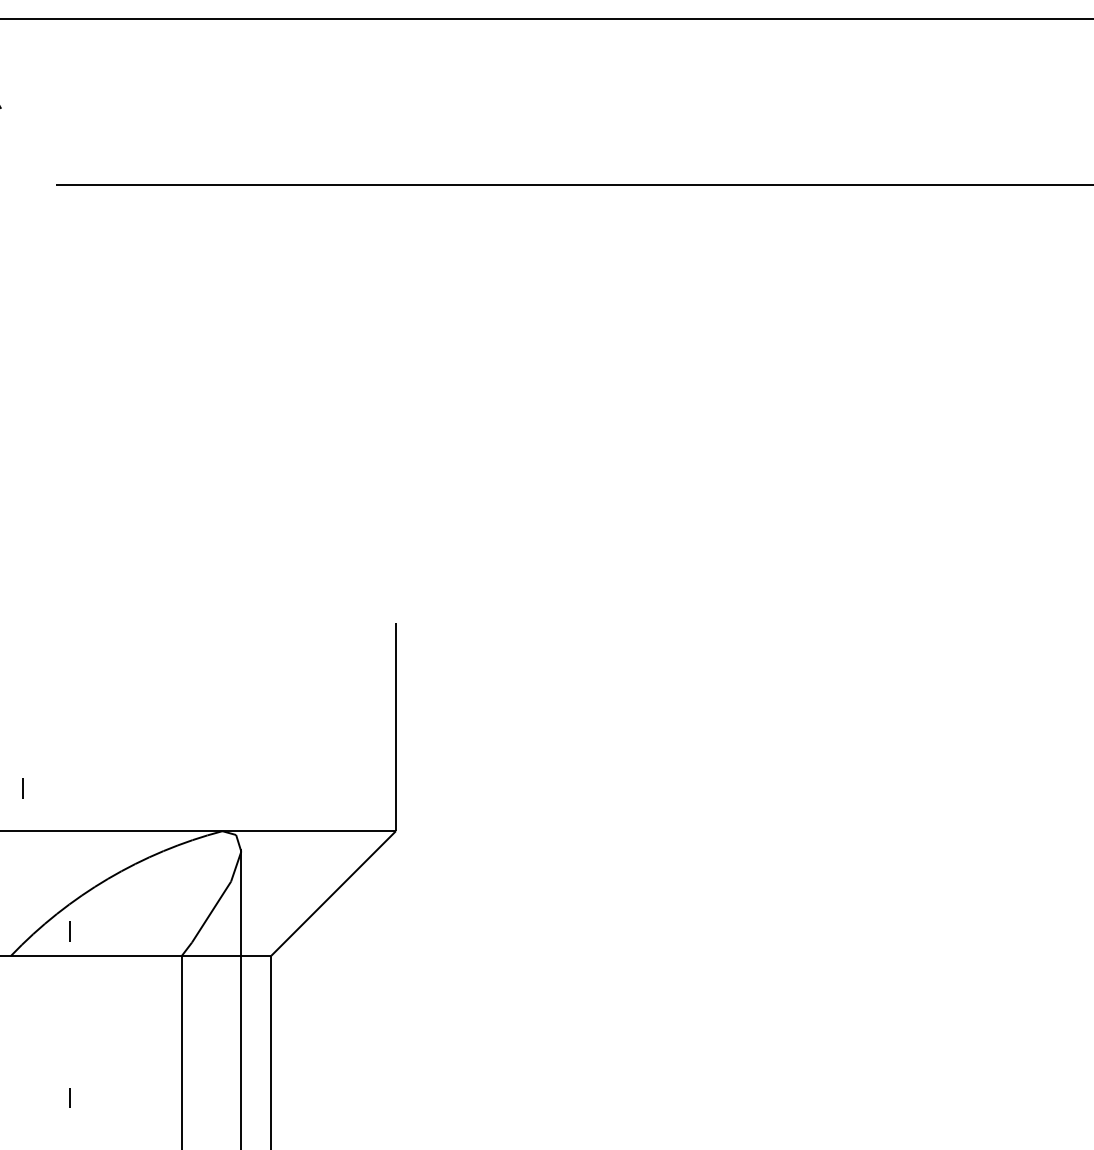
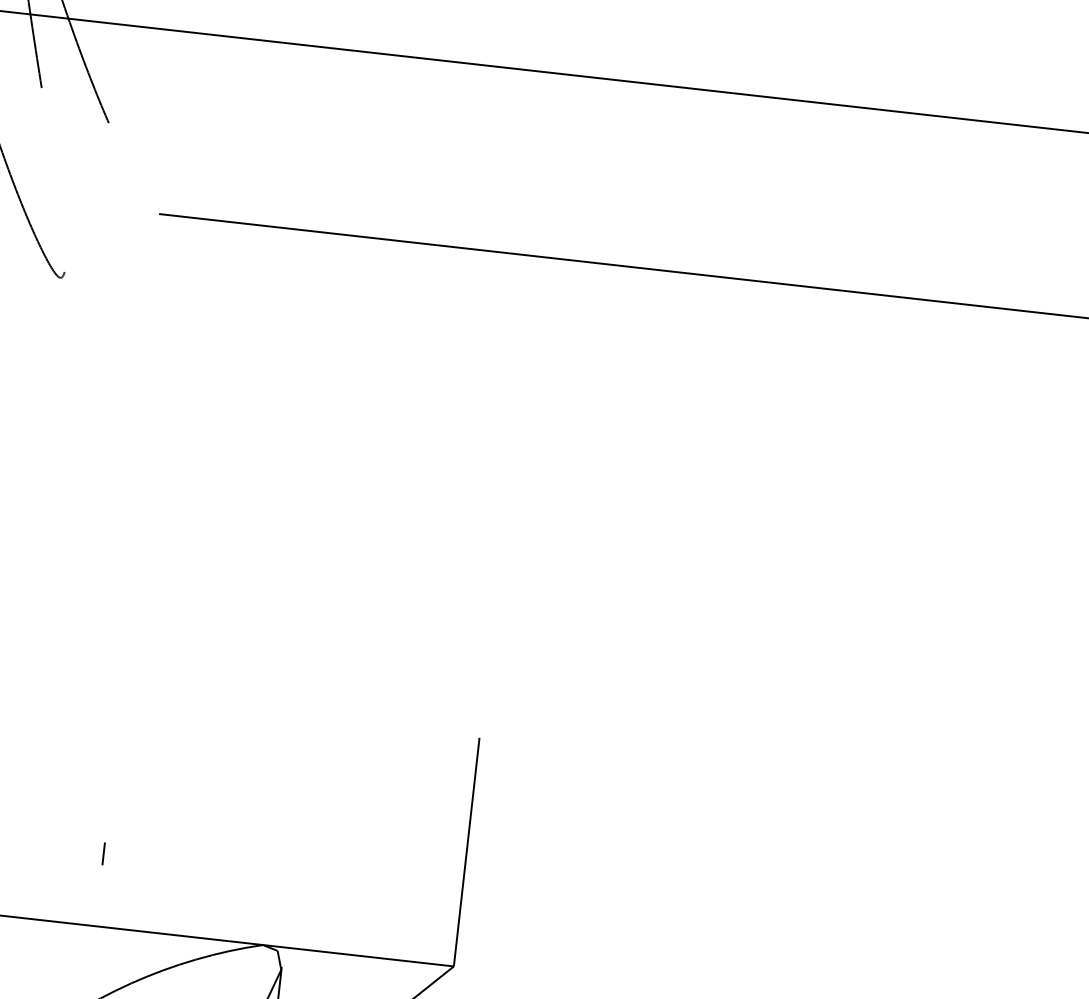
line: (22, 788) -> (102, 853), moved

